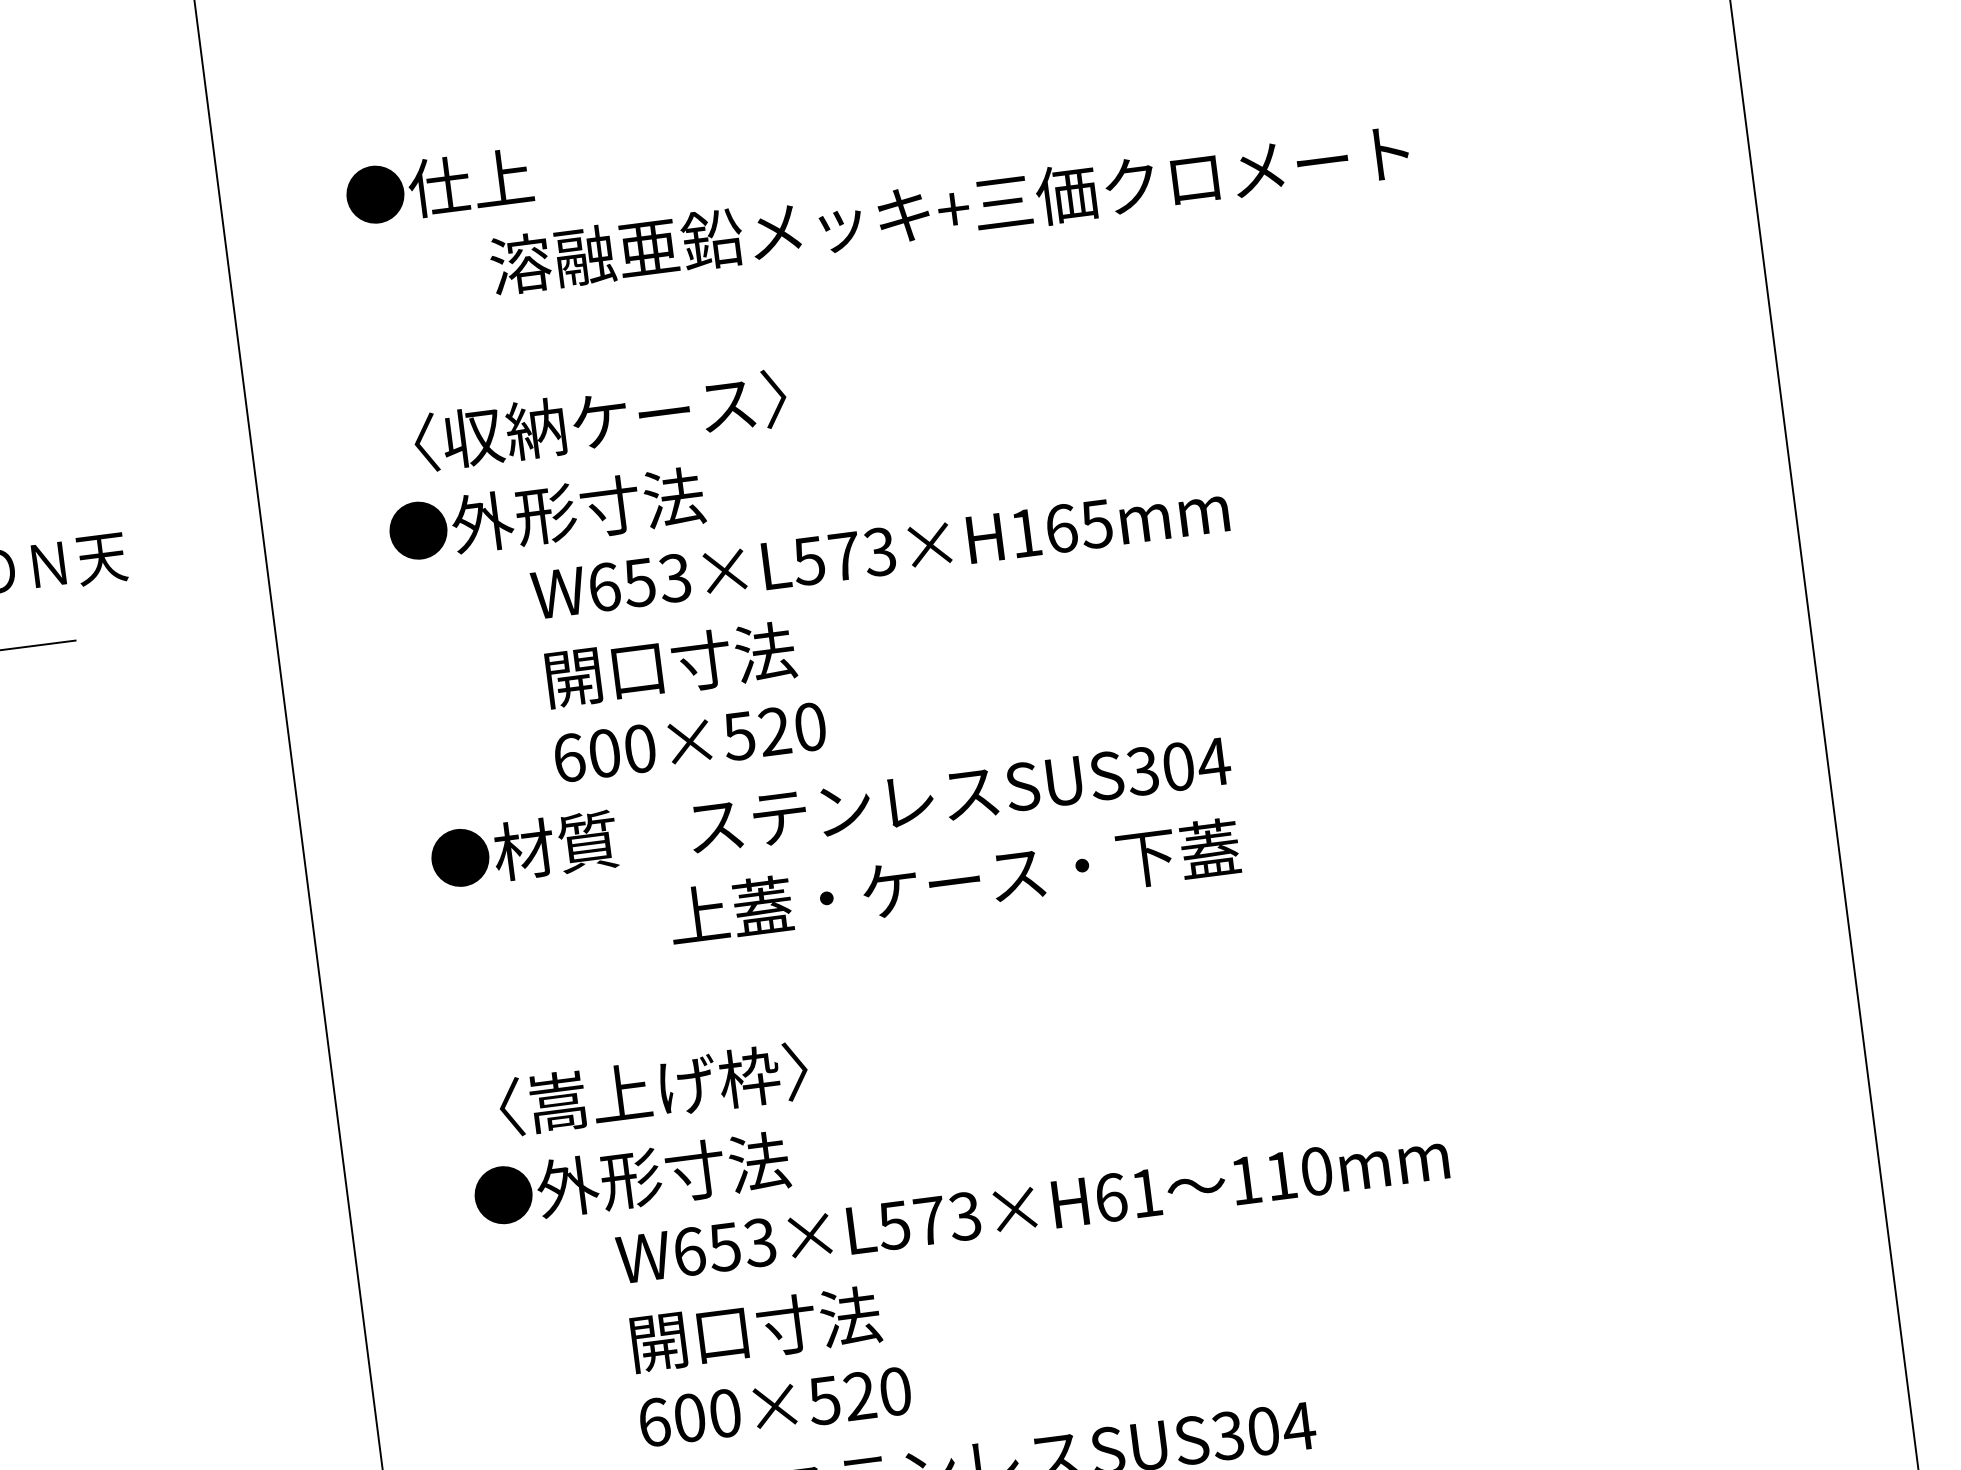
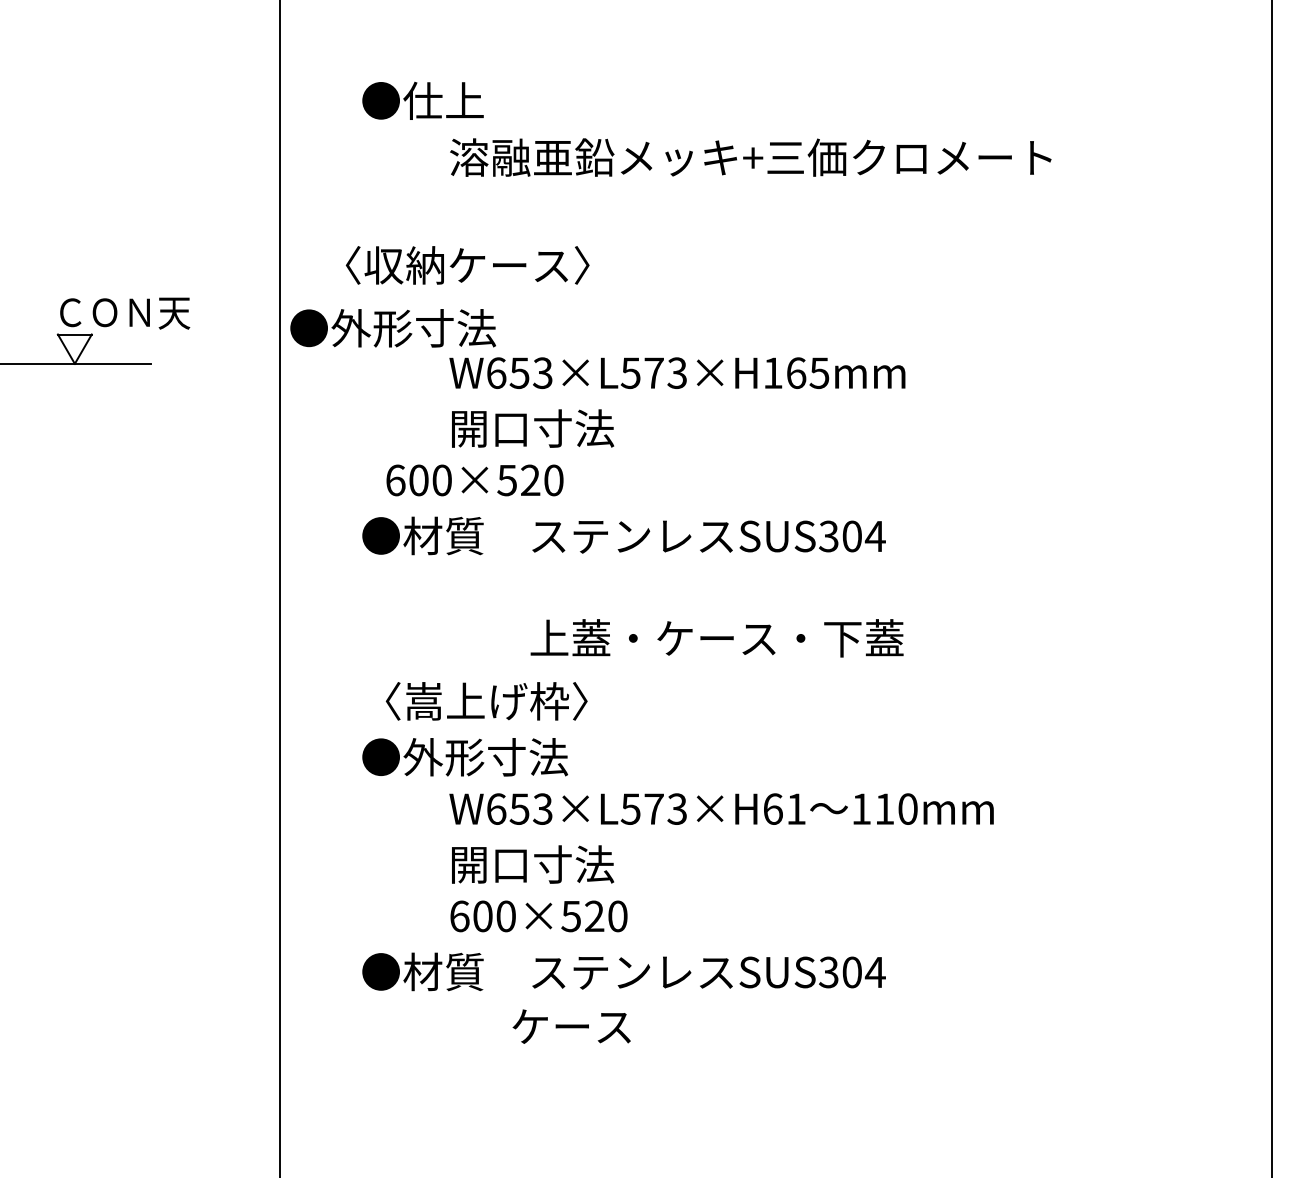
text: (600, 420) -> (467, 265), moved
text: (545, 514) -> (392, 328), moved
text: (689, 742) -> (474, 480), moved
text: (953, 882) -> (716, 638), moved

